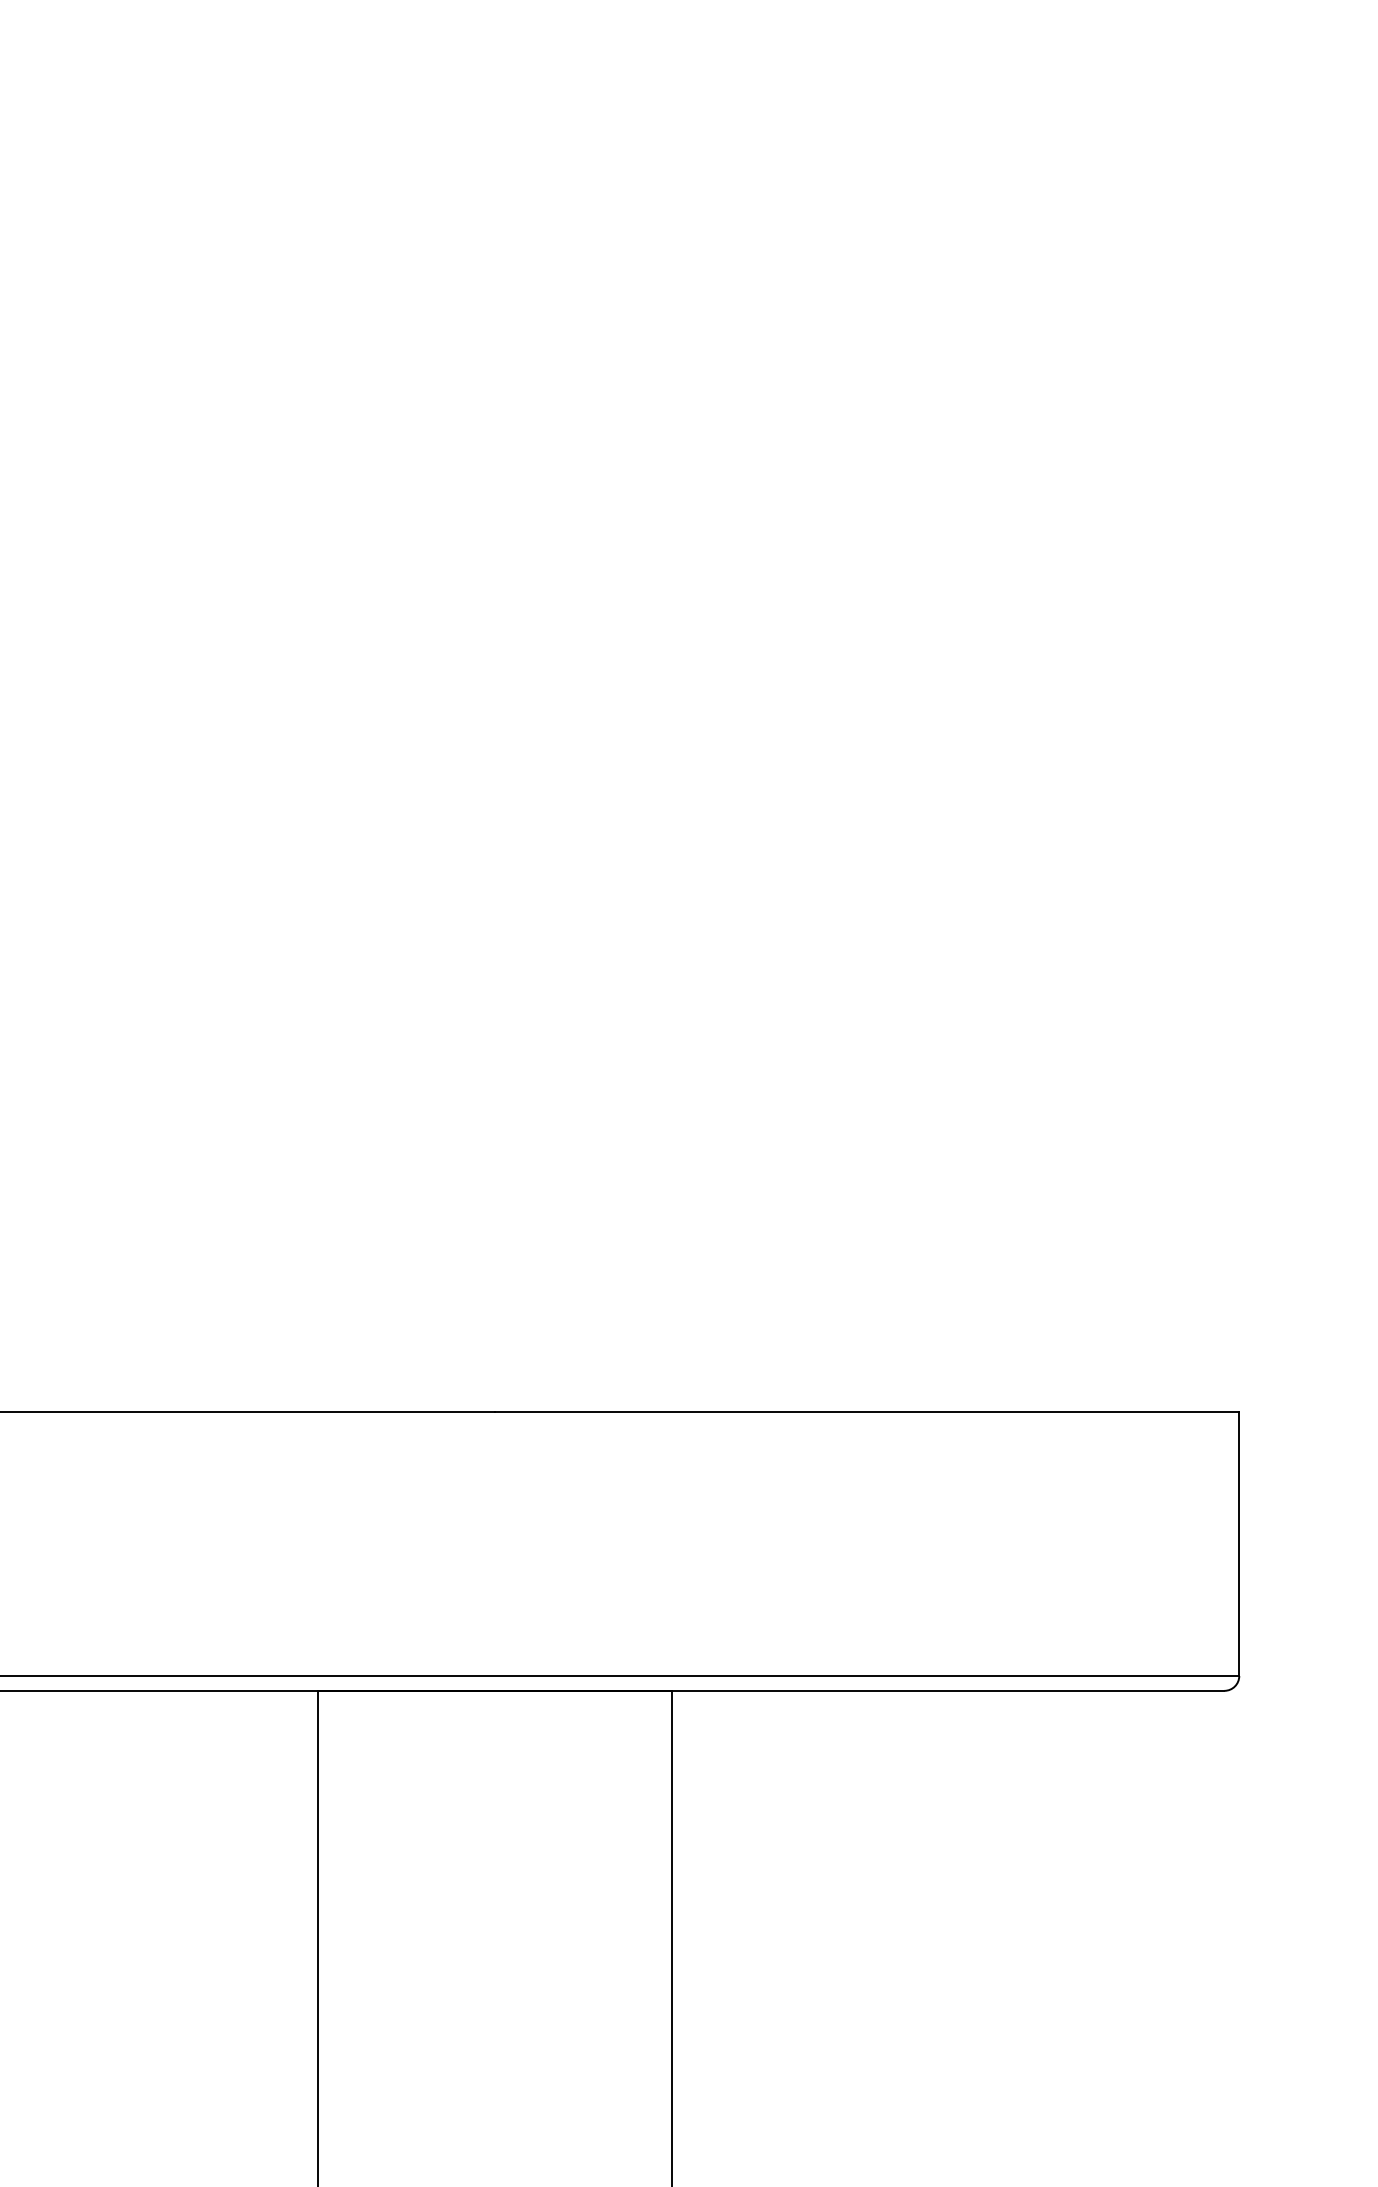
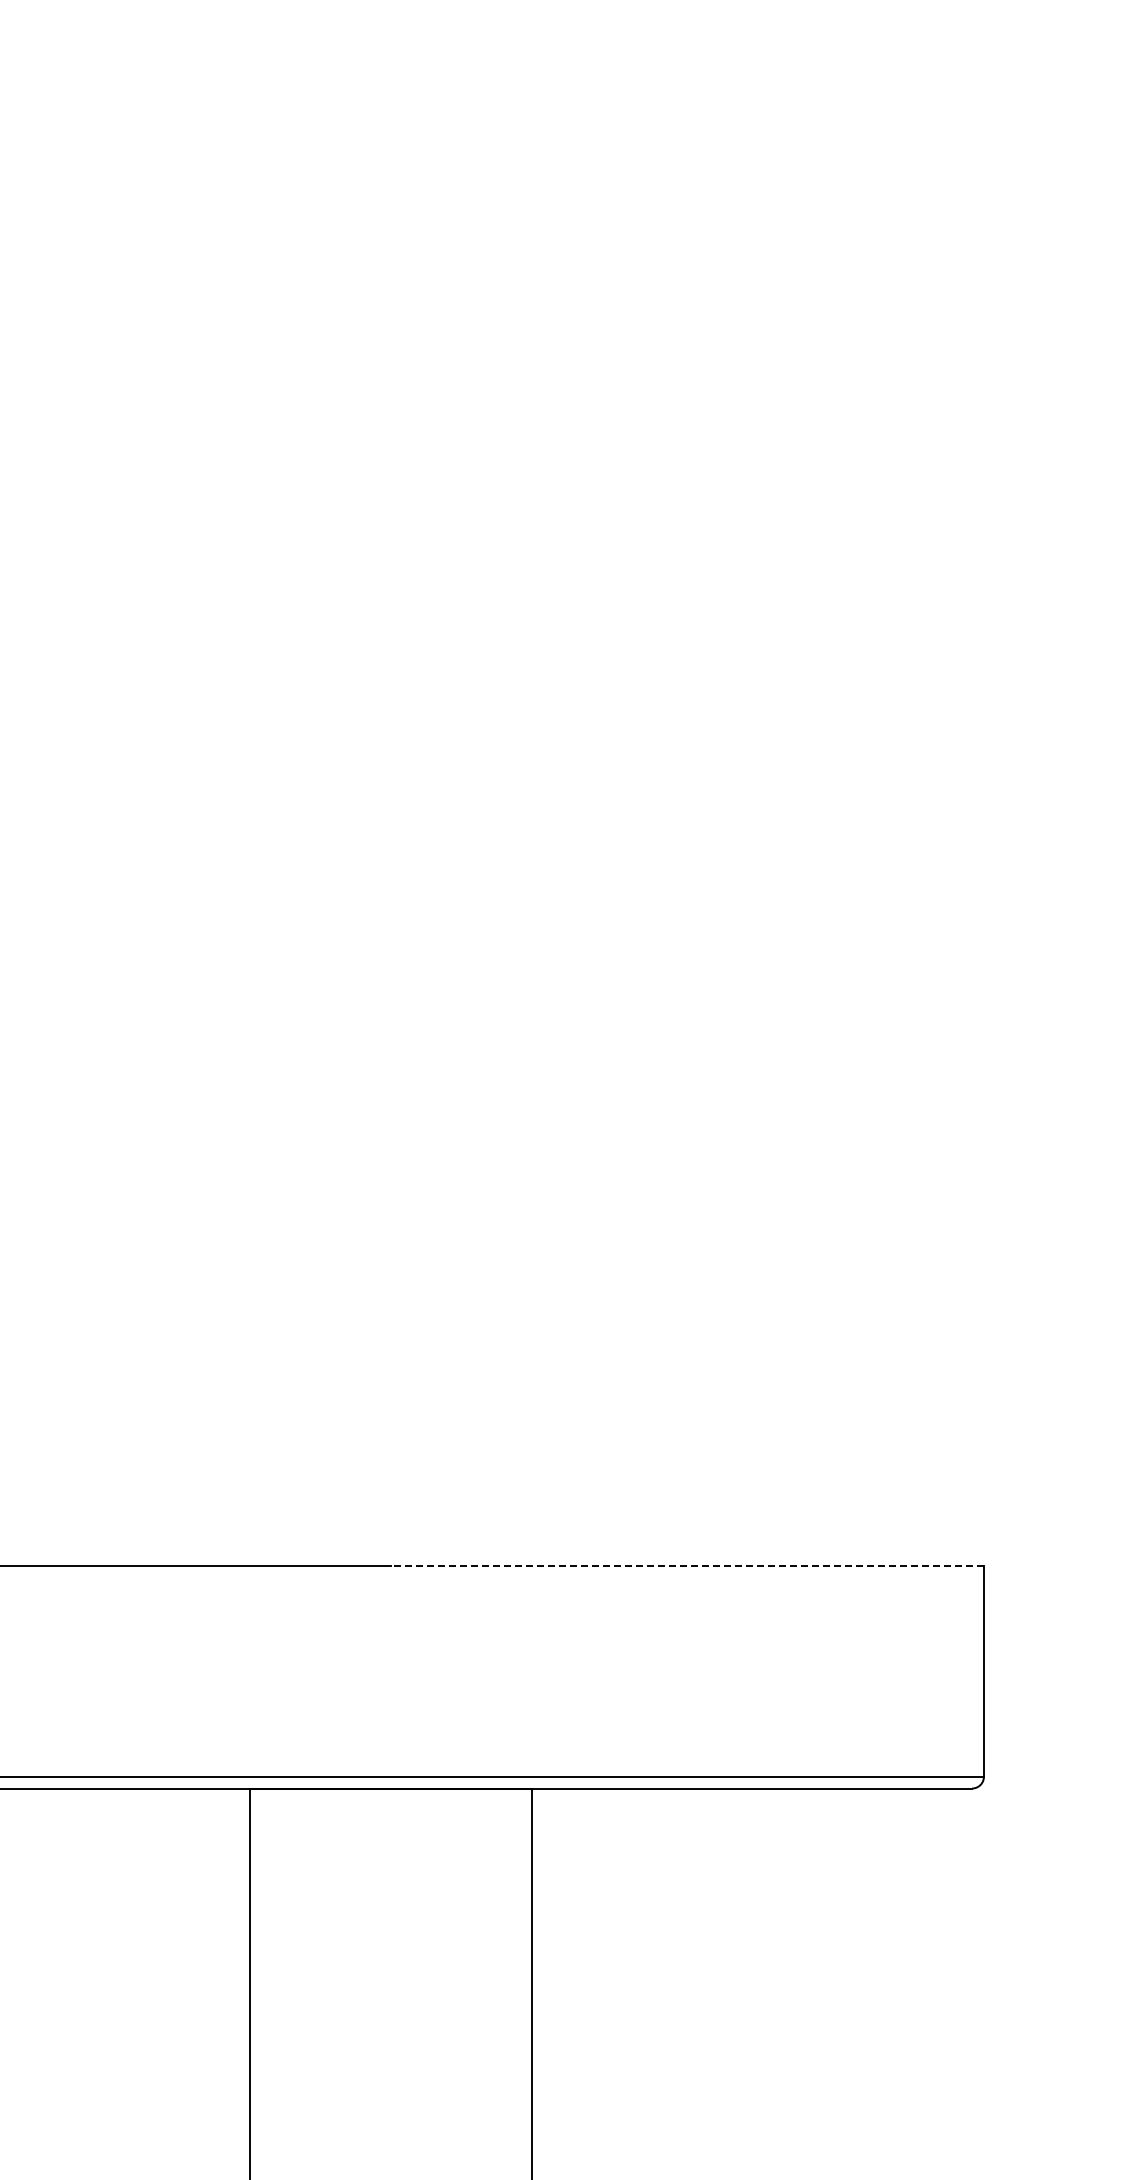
line: (865, 1412) -> (686, 1566), solid -> dashed

